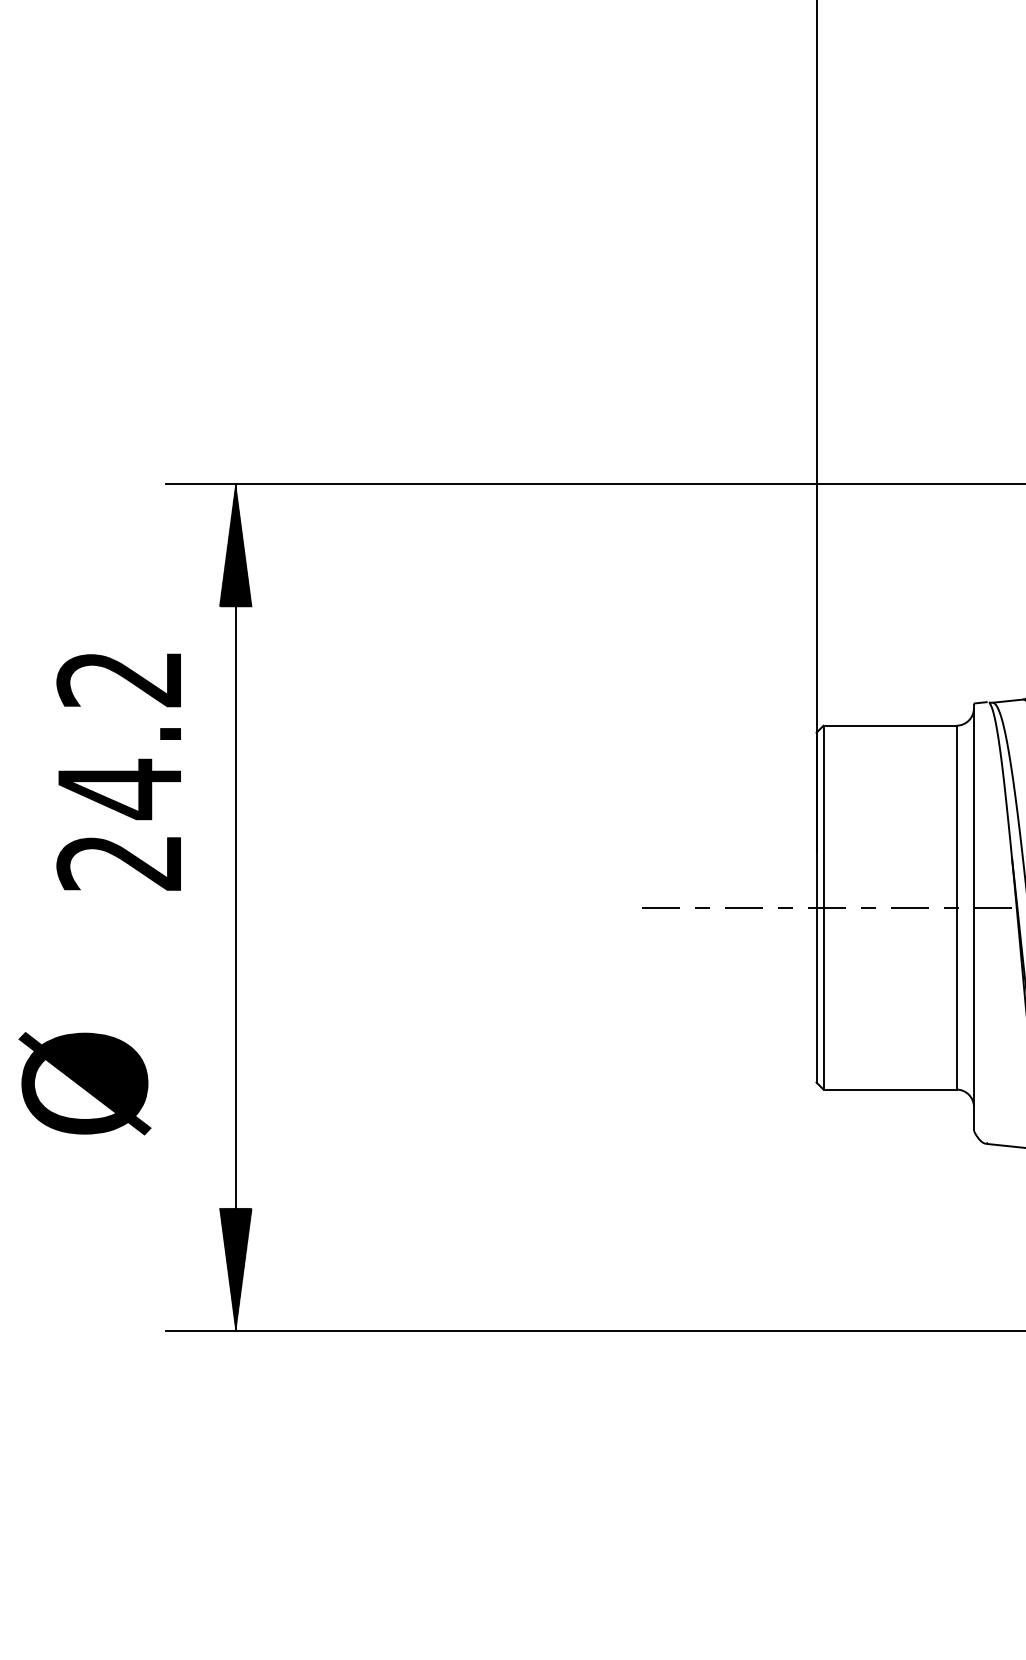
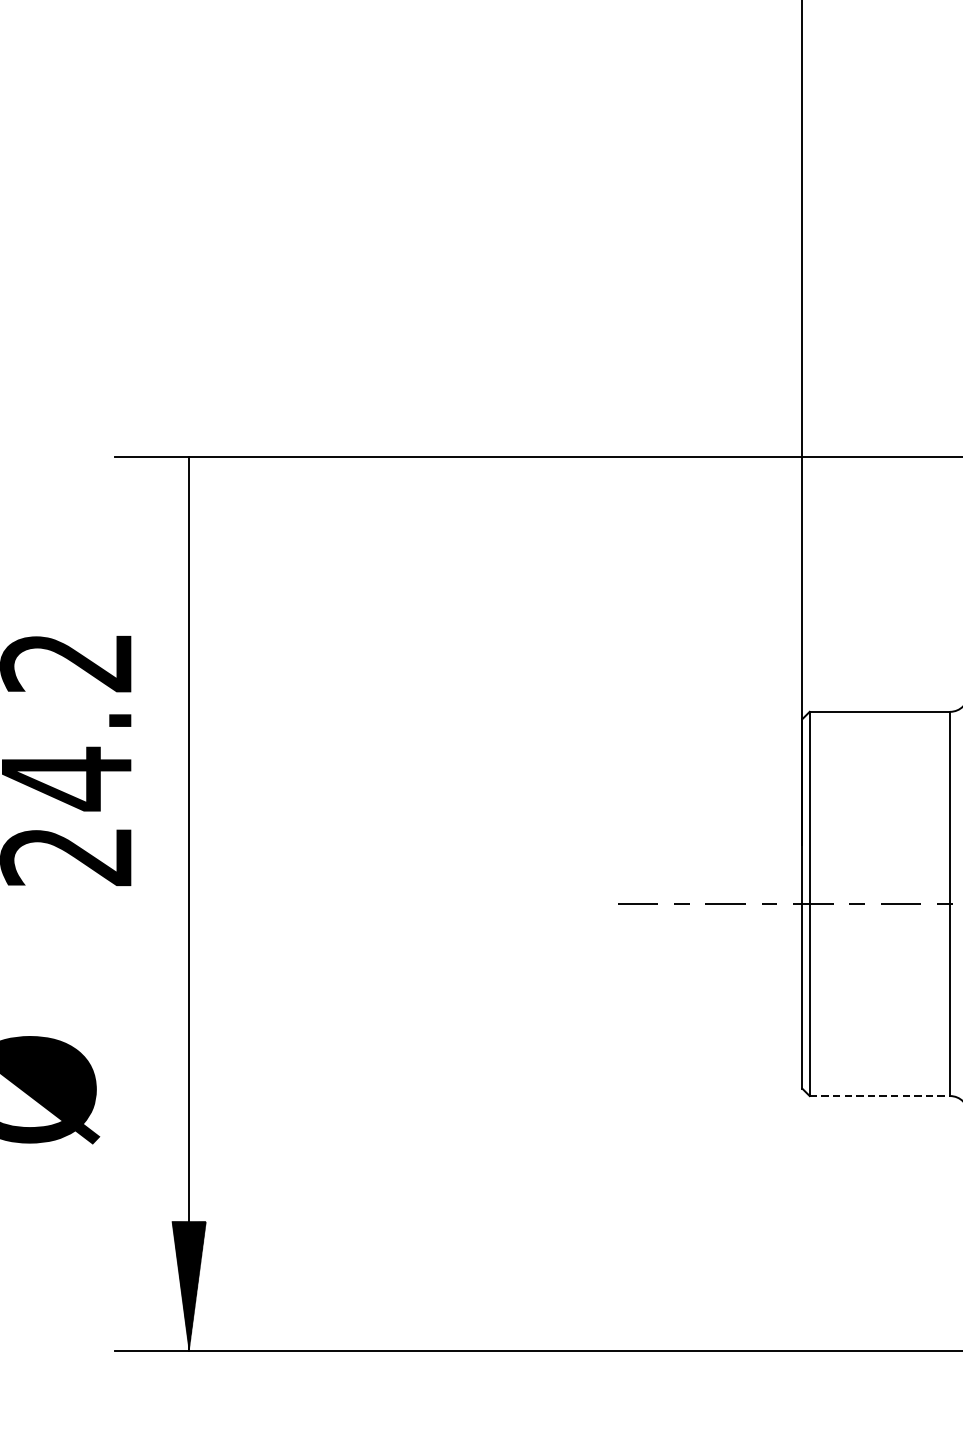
hatch: (235, 545) -> (188, 521), removed
line: (890, 1089) -> (880, 1095), solid -> dashed

